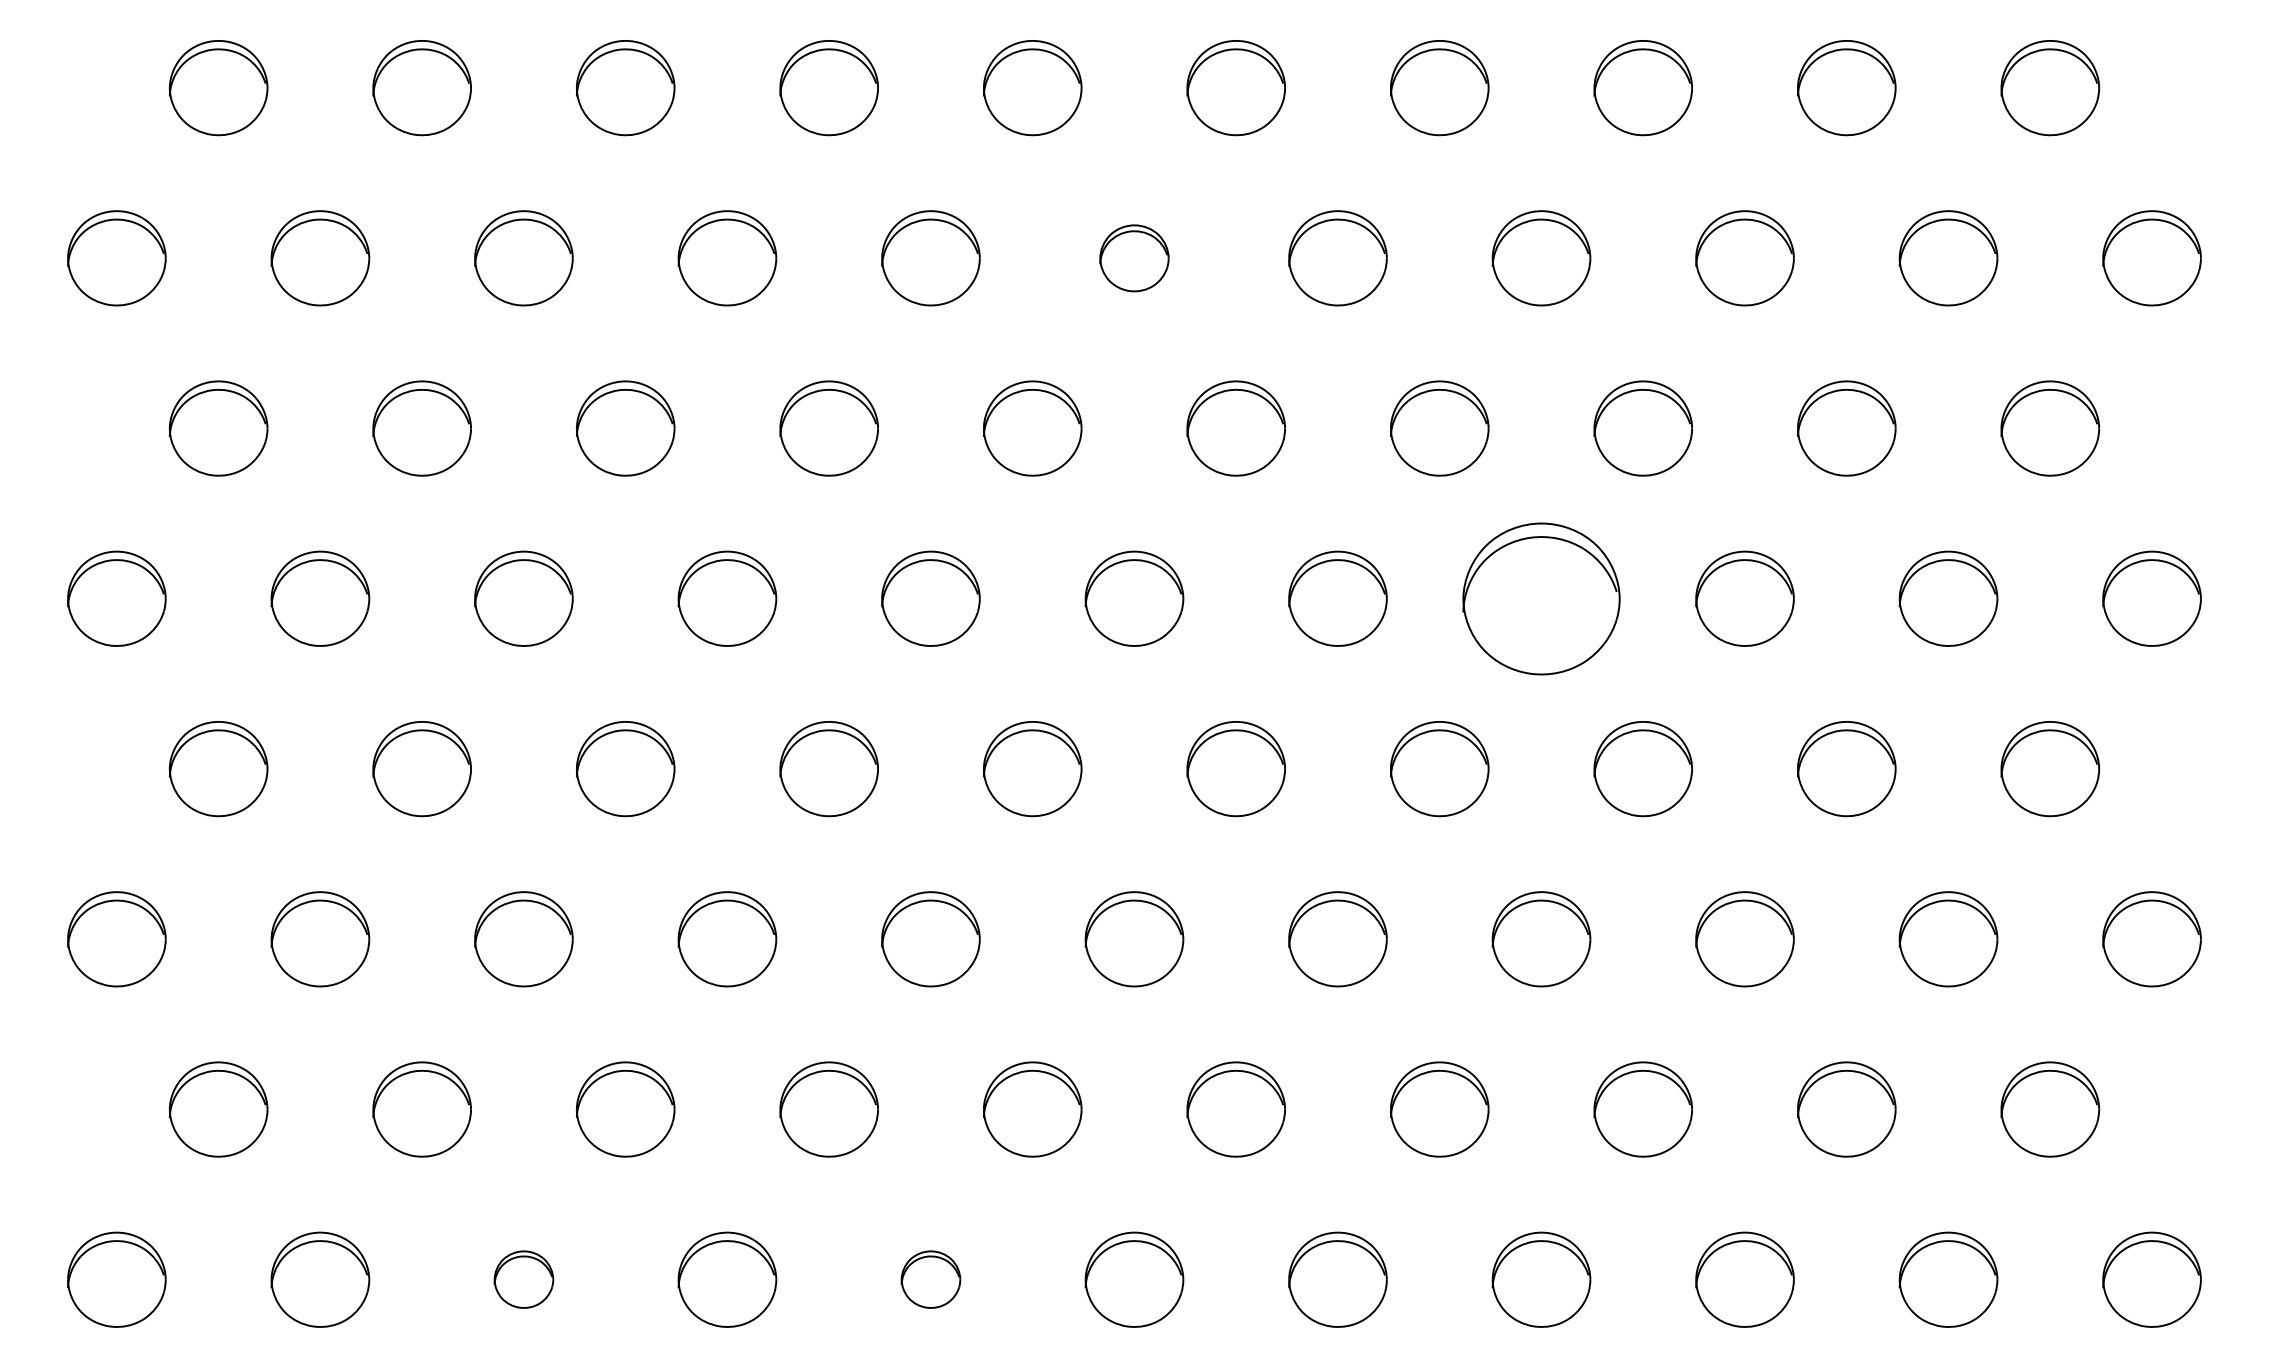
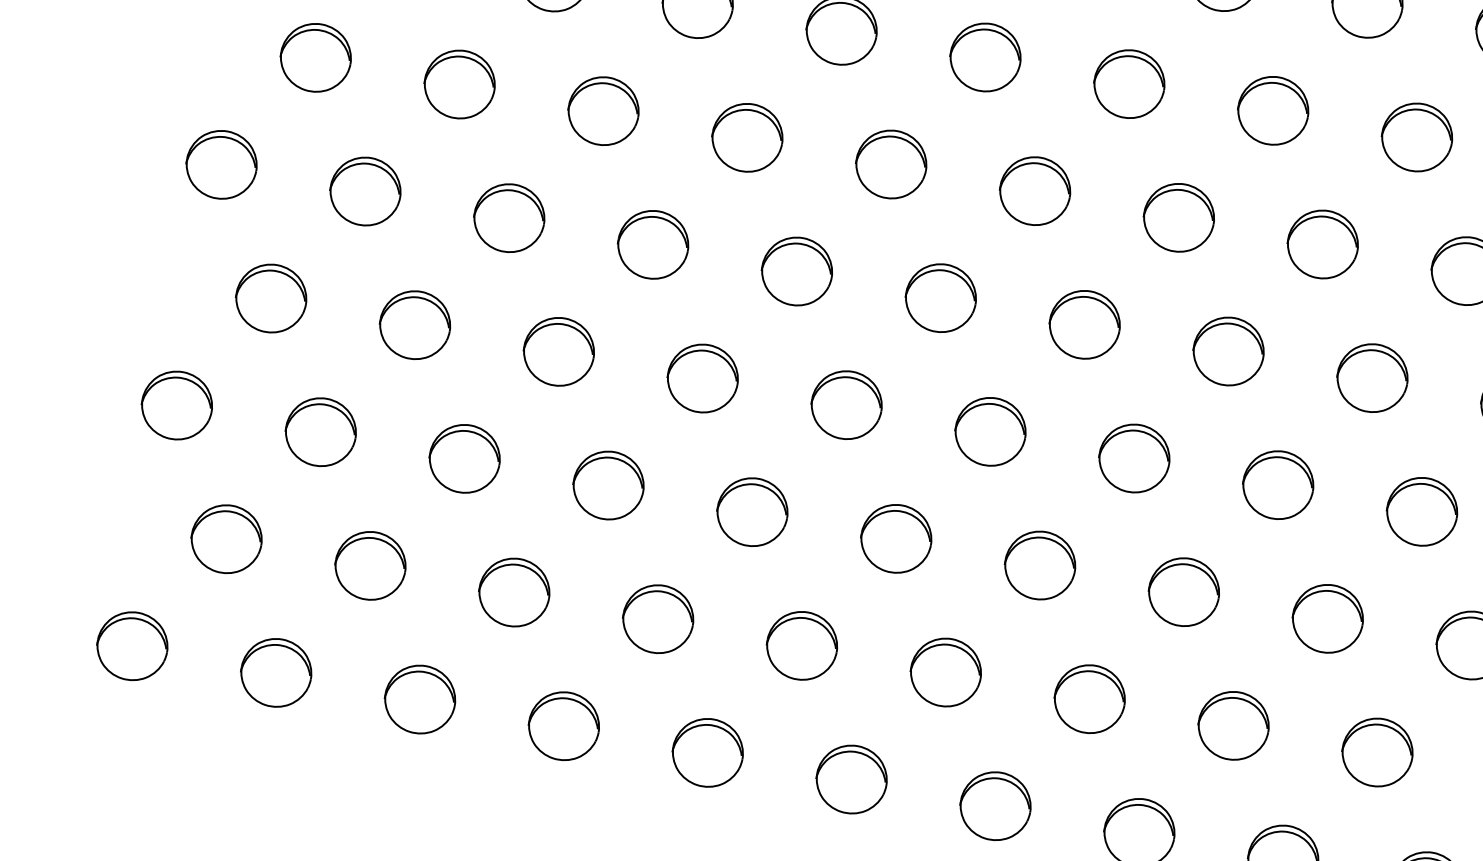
part: (1134, 258) -> (985, 57), size x1.43
part: (1541, 598) -> (1228, 351), size x0.62
part: (523, 1279) -> (419, 699), size x1.67
part: (930, 1279) -> (707, 752), size x1.67

